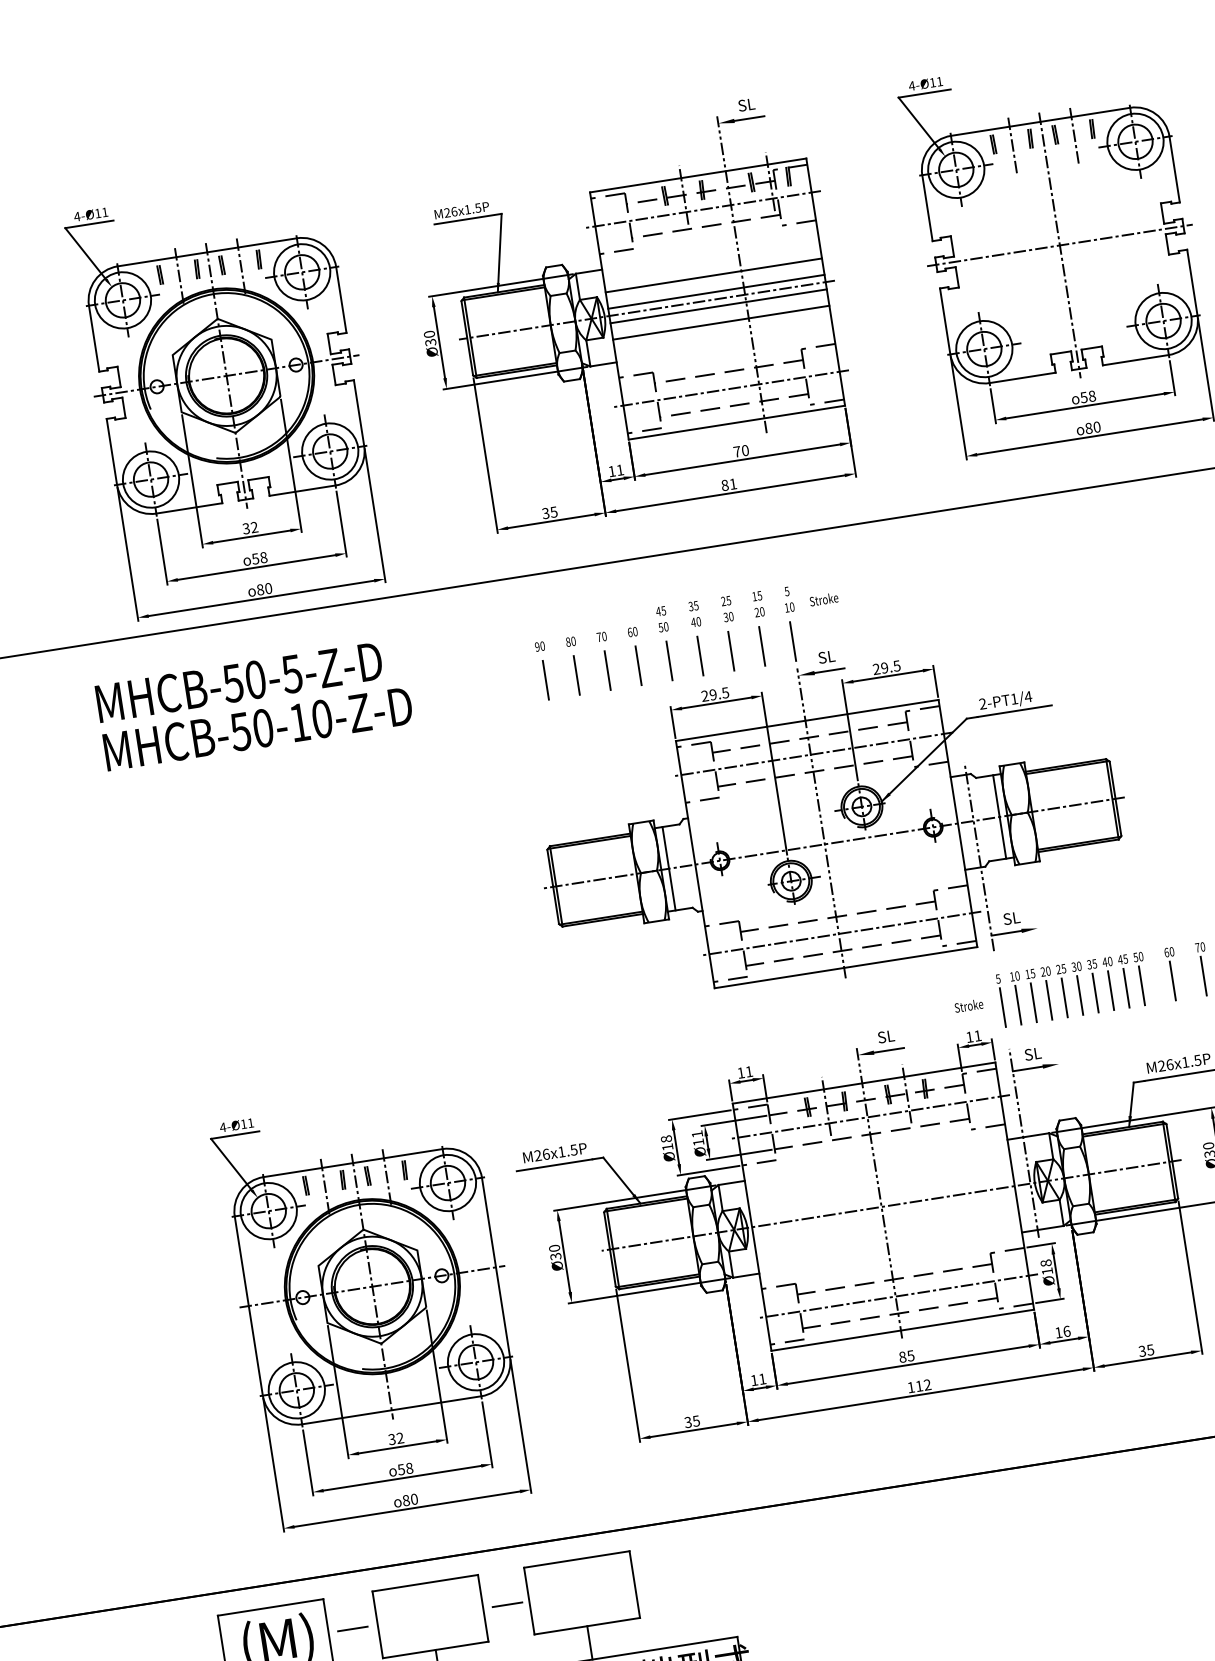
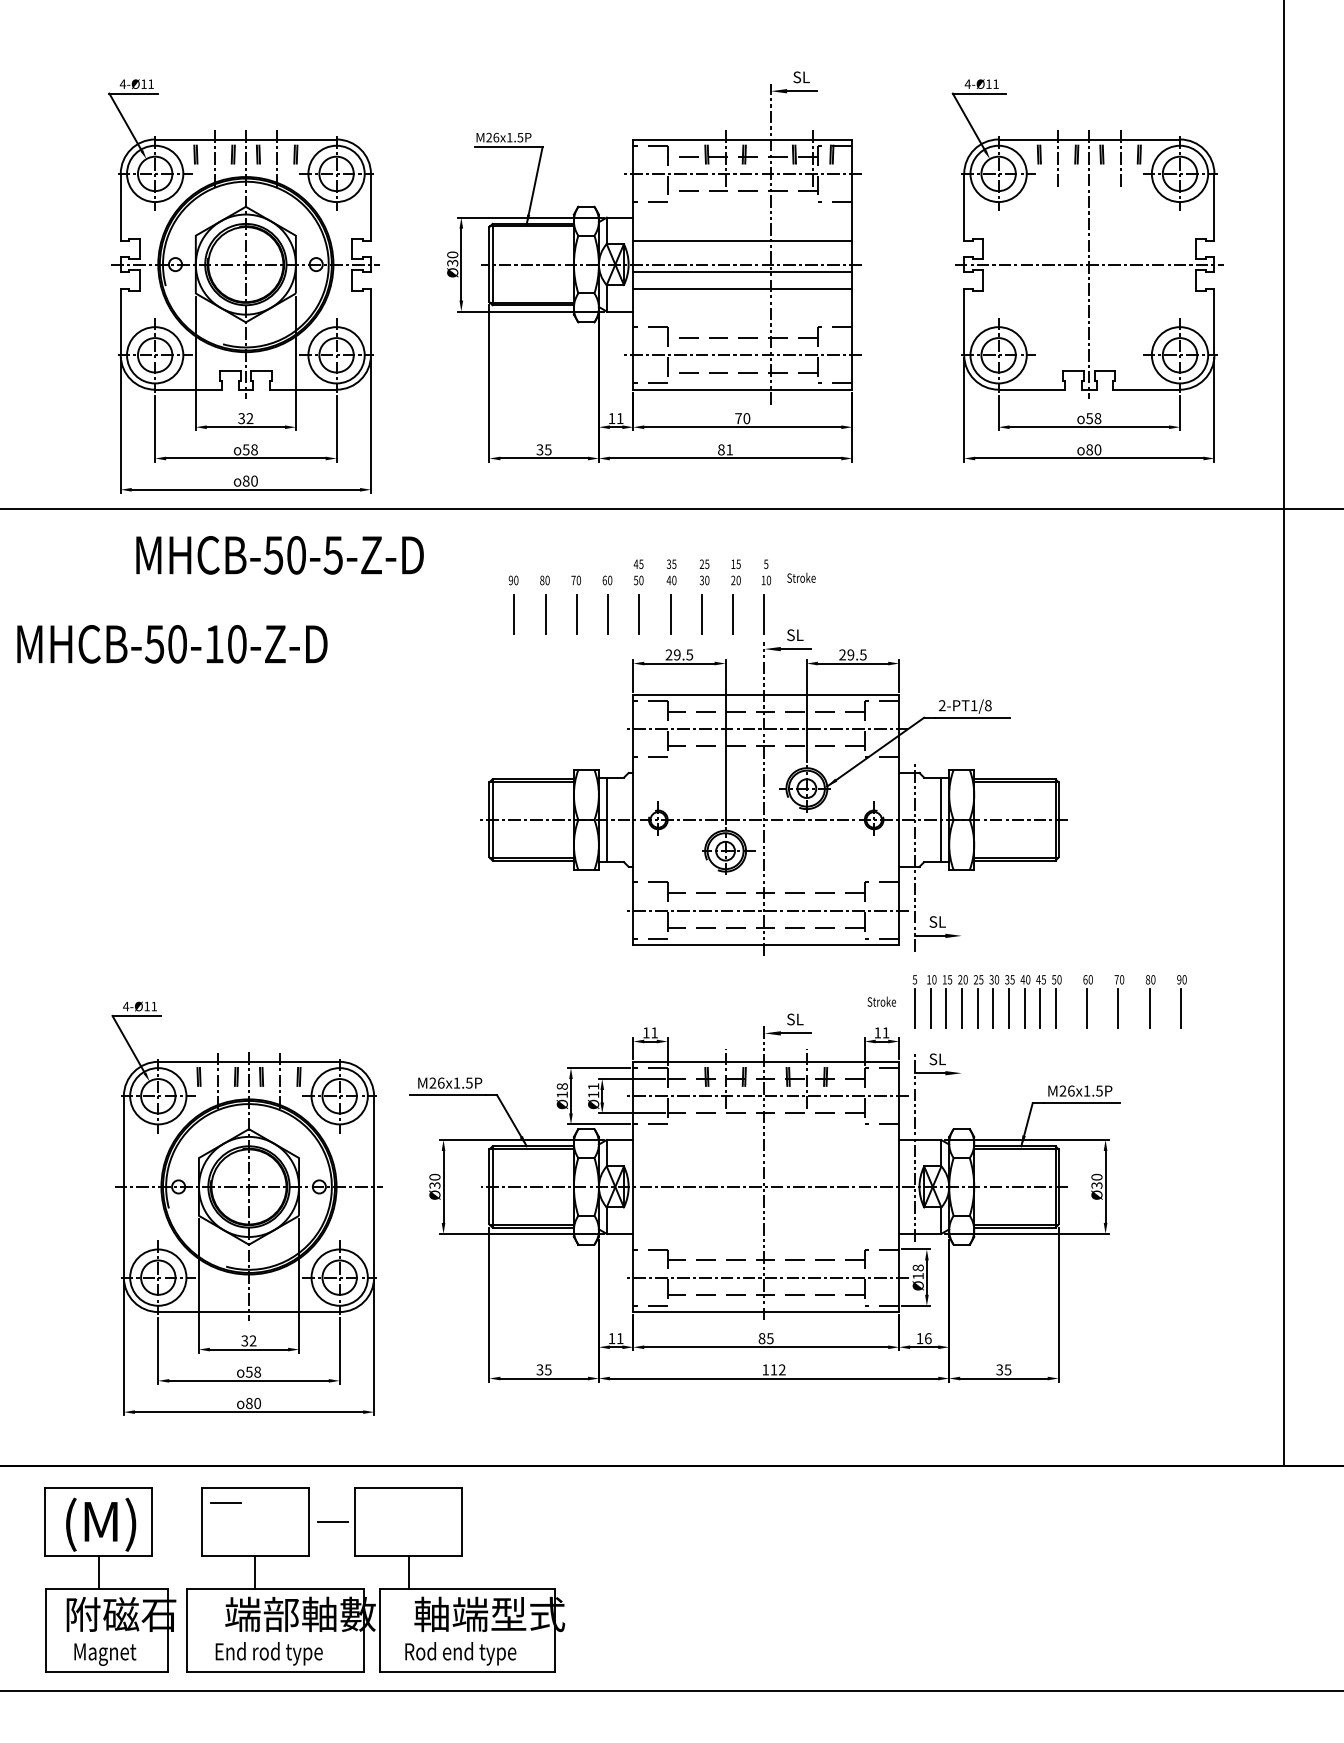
line: (716, 292) -> (742, 257), removed
text: (238, 682) -> (279, 555), moved
text: (1027, 696) -> (987, 705), 2-PT1/4 -> 2-PT1/8
text: (258, 729) -> (172, 644), moved
line: (352, 1628) -> (225, 1502), moved

